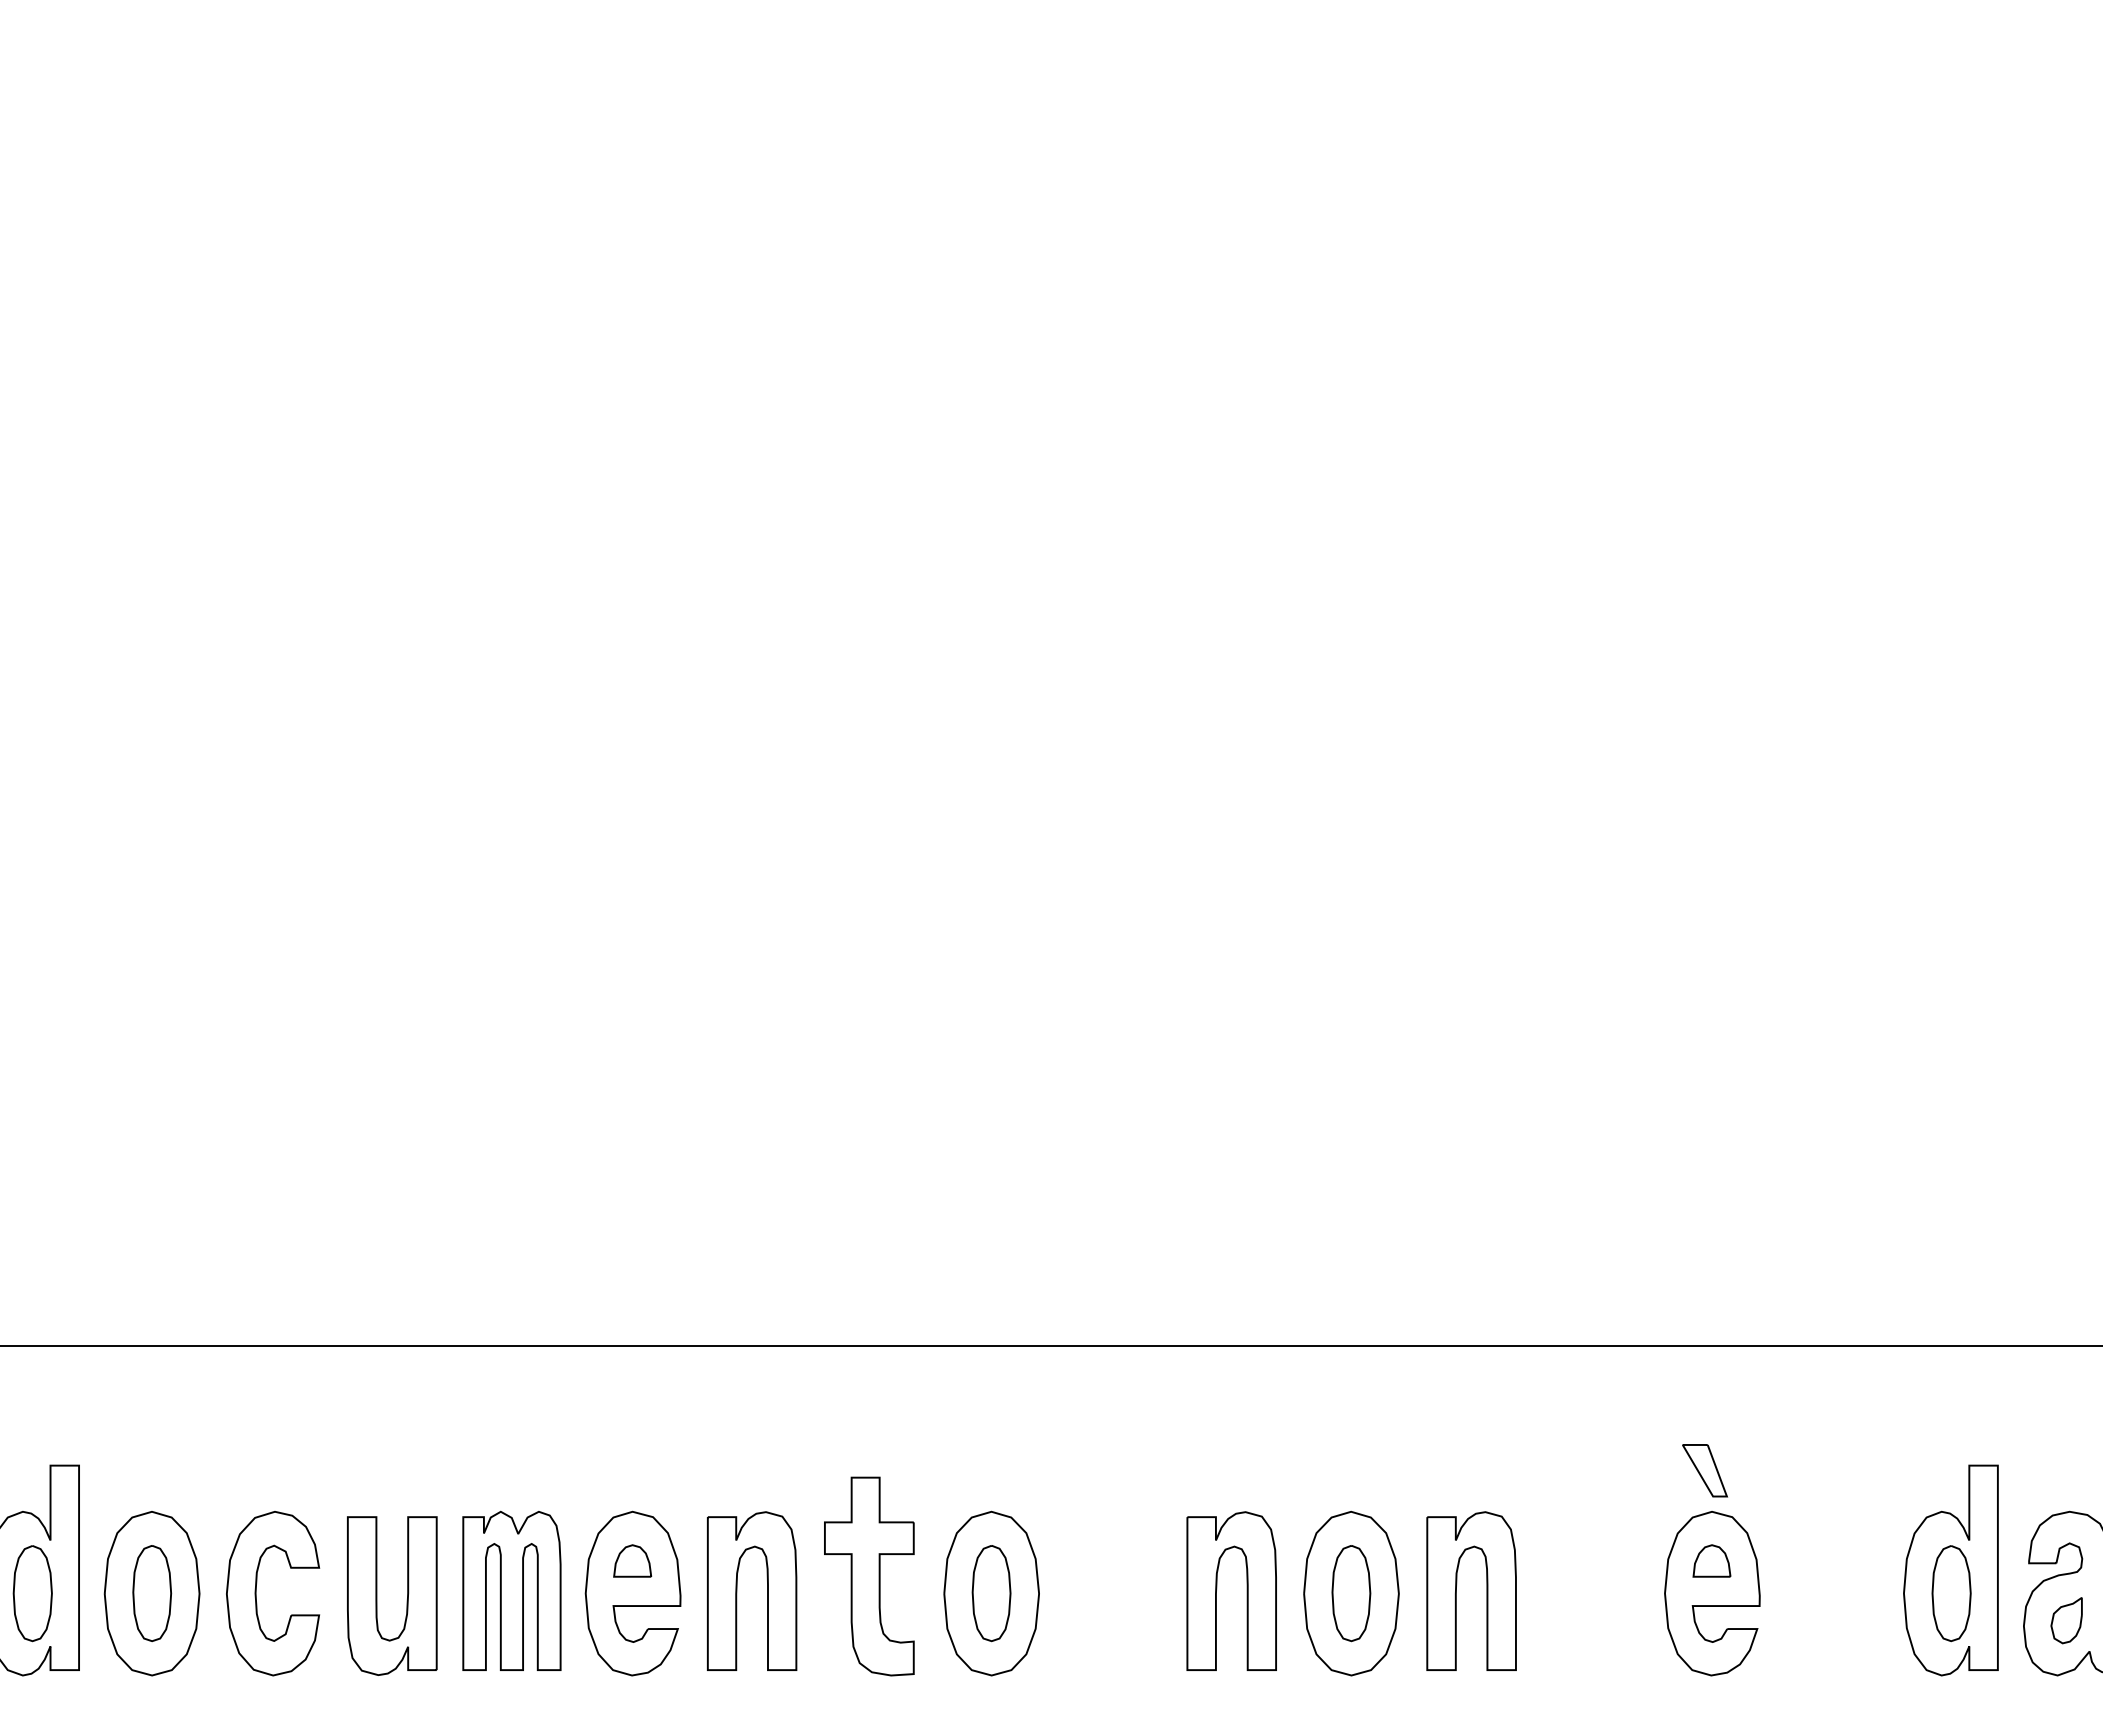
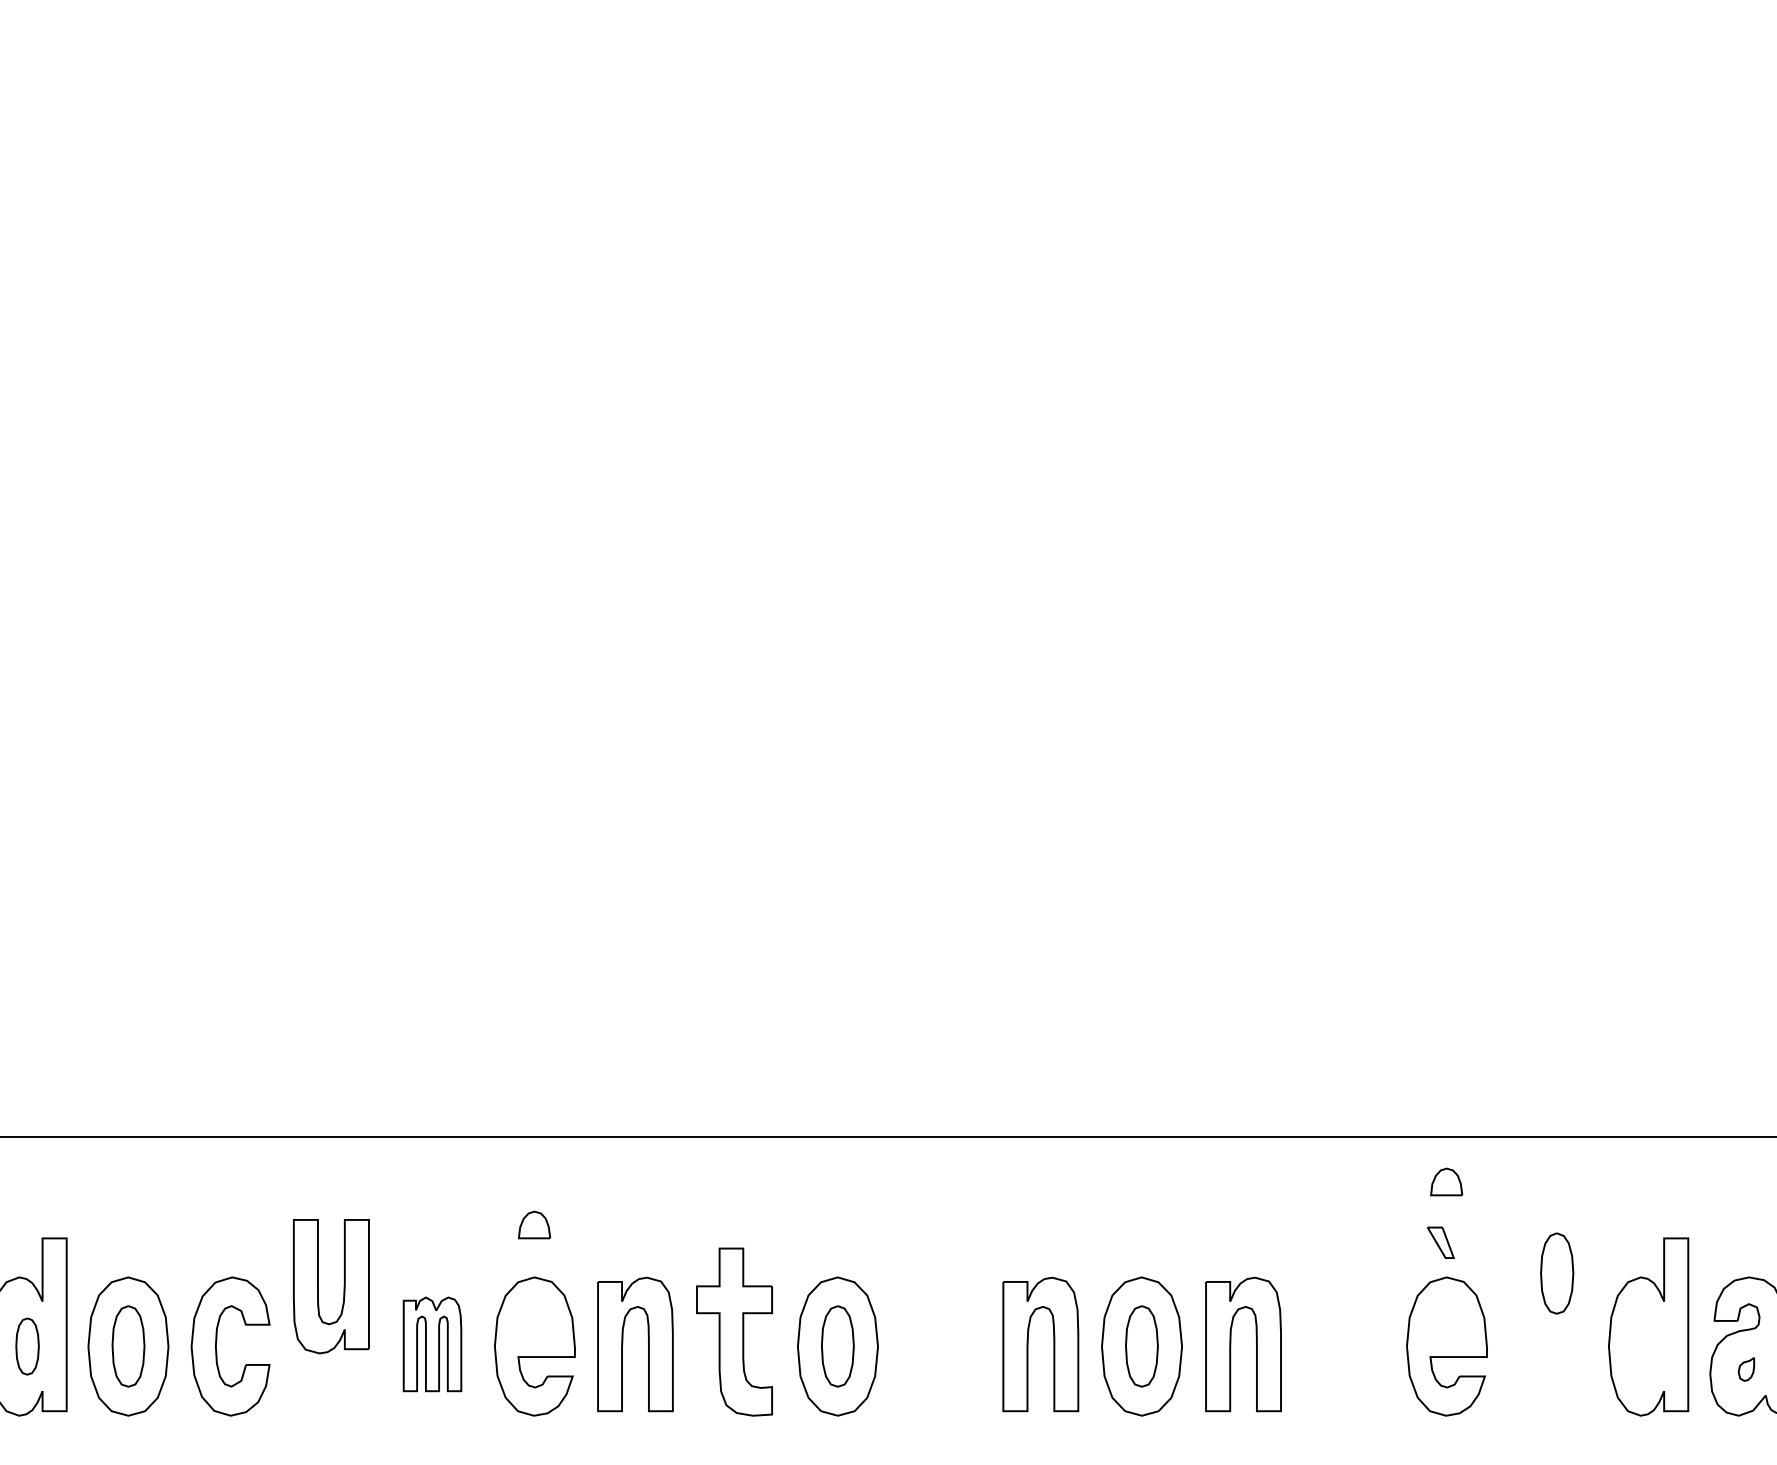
part: (1704, 1470) -> (1440, 1242), size x0.7
part: (632, 1560) -> (534, 1224), moved
part: (1711, 1560) -> (1446, 1181), moved
part: (511, 1591) -> (432, 1344), size x0.7
part: (32, 1593) -> (27, 1346), size x0.7
part: (1951, 1593) -> (1557, 1273), moved
part: (406, 1595) -> (343, 1286), moved
part: (2066, 1620) -> (1746, 1369), size x0.6

